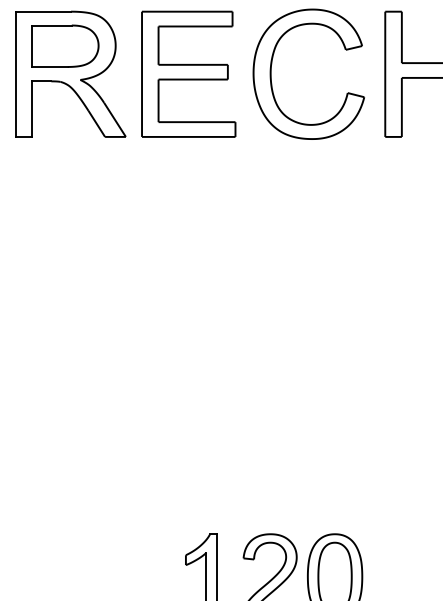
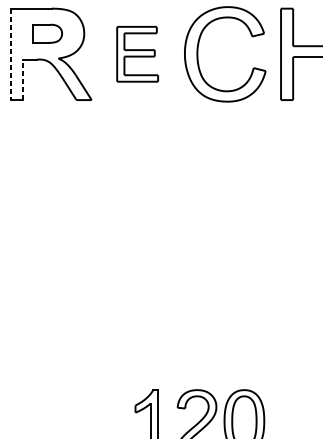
part: (65, 45) -> (47, 33), size x0.6
part: (188, 73) -> (137, 53), size x0.6
line: (15, 74) -> (11, 54), solid -> dashed
line: (32, 109) -> (23, 80), solid -> dashed

